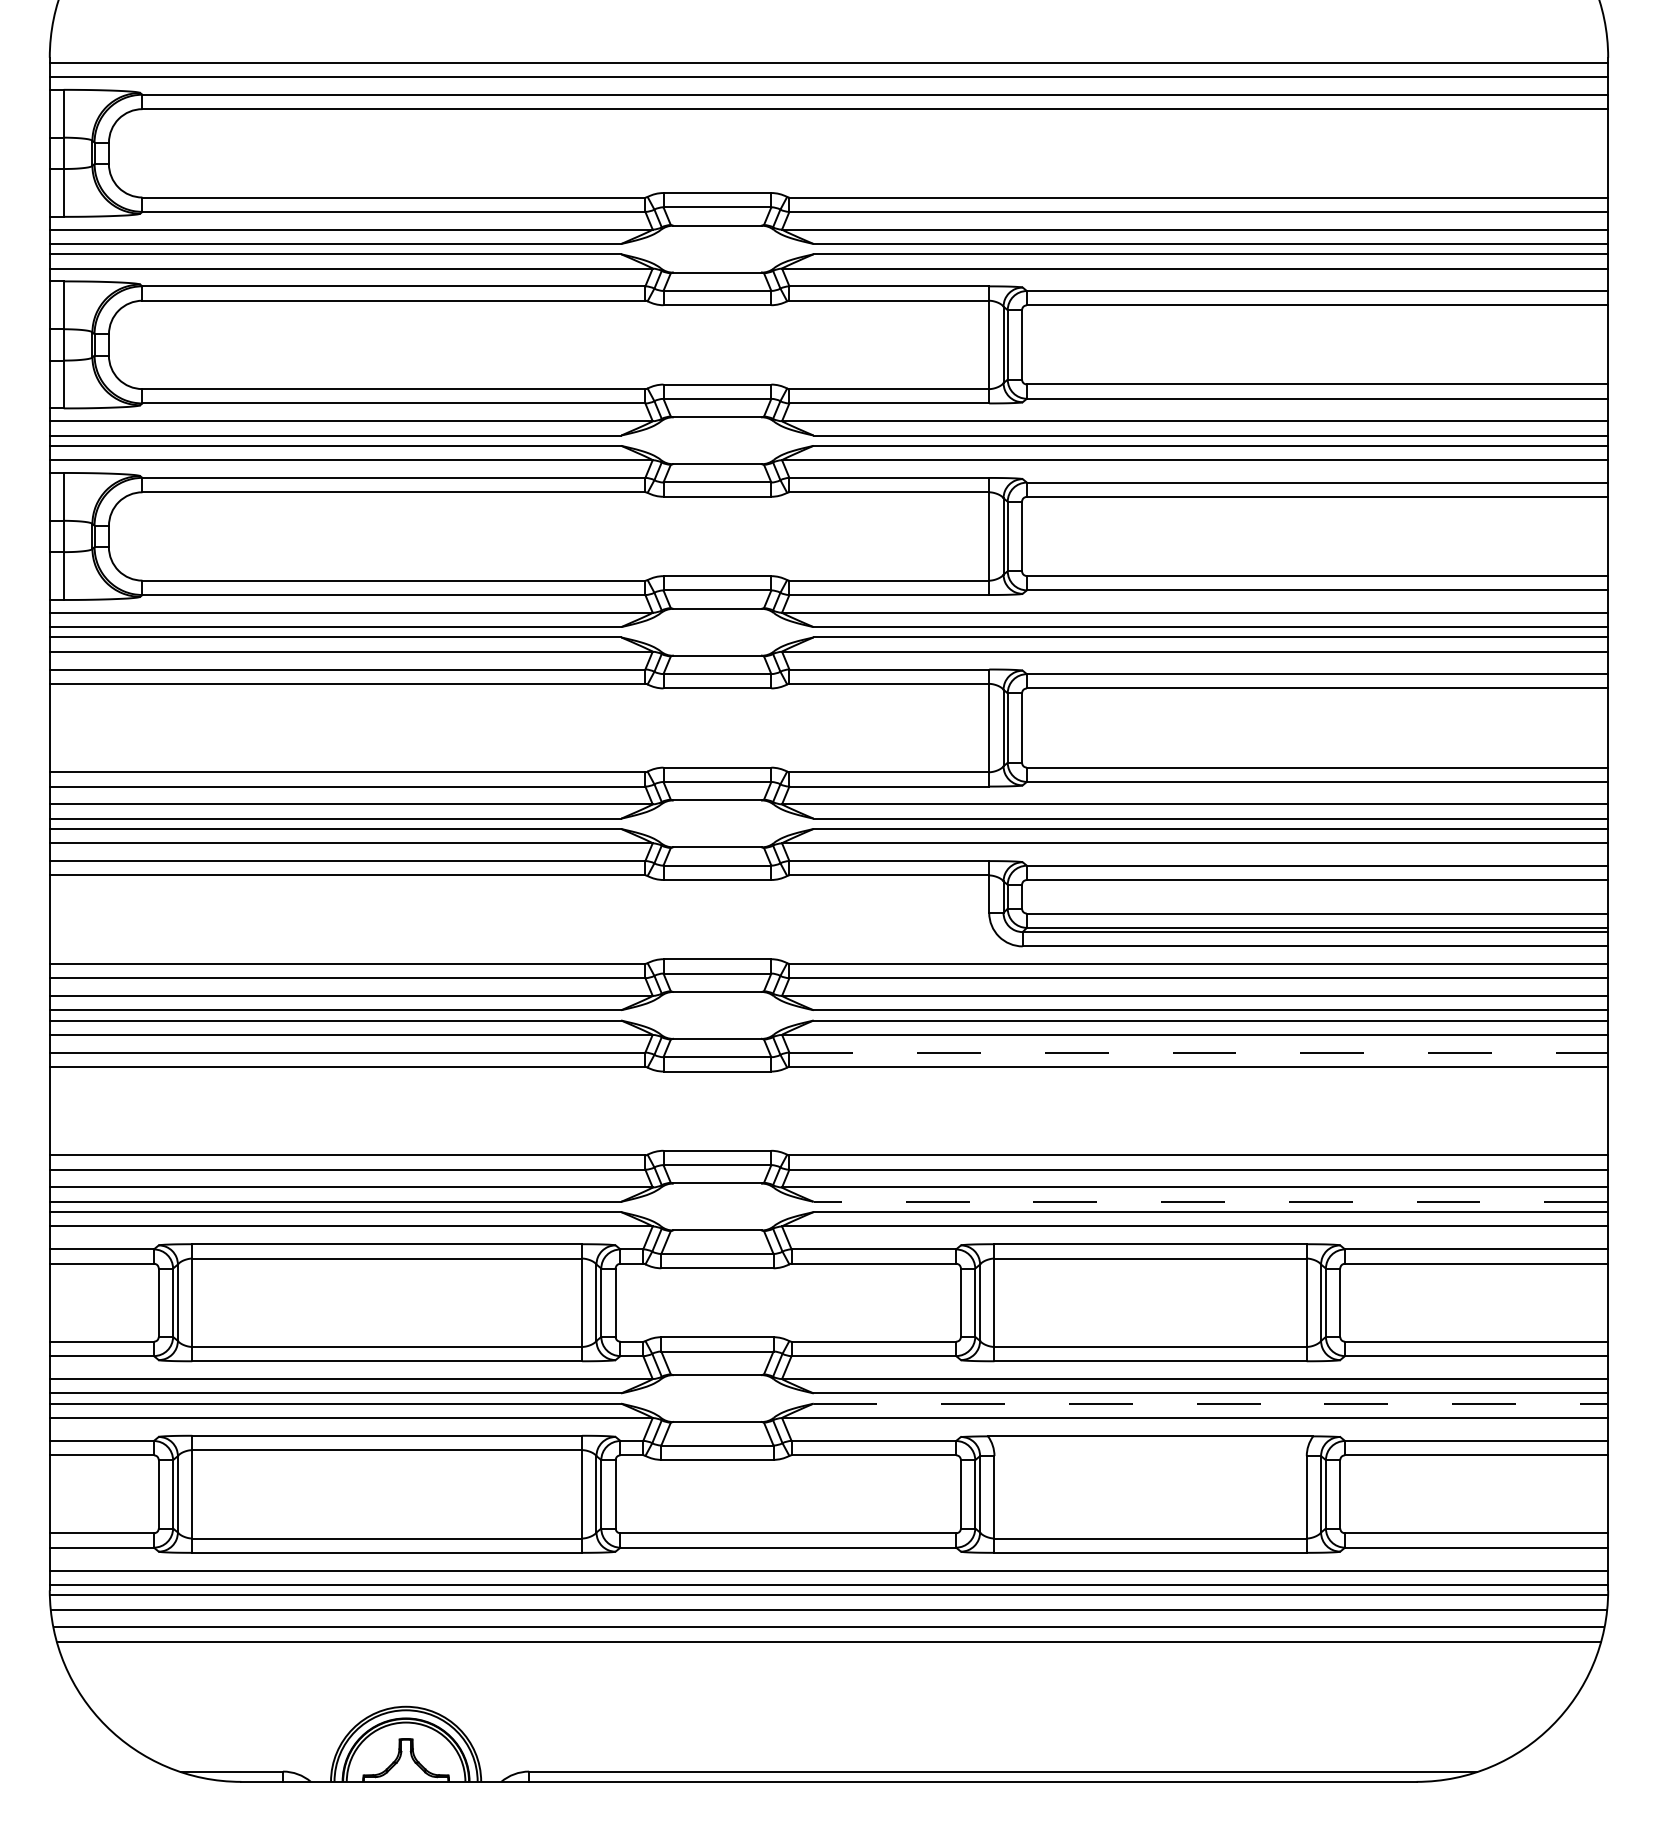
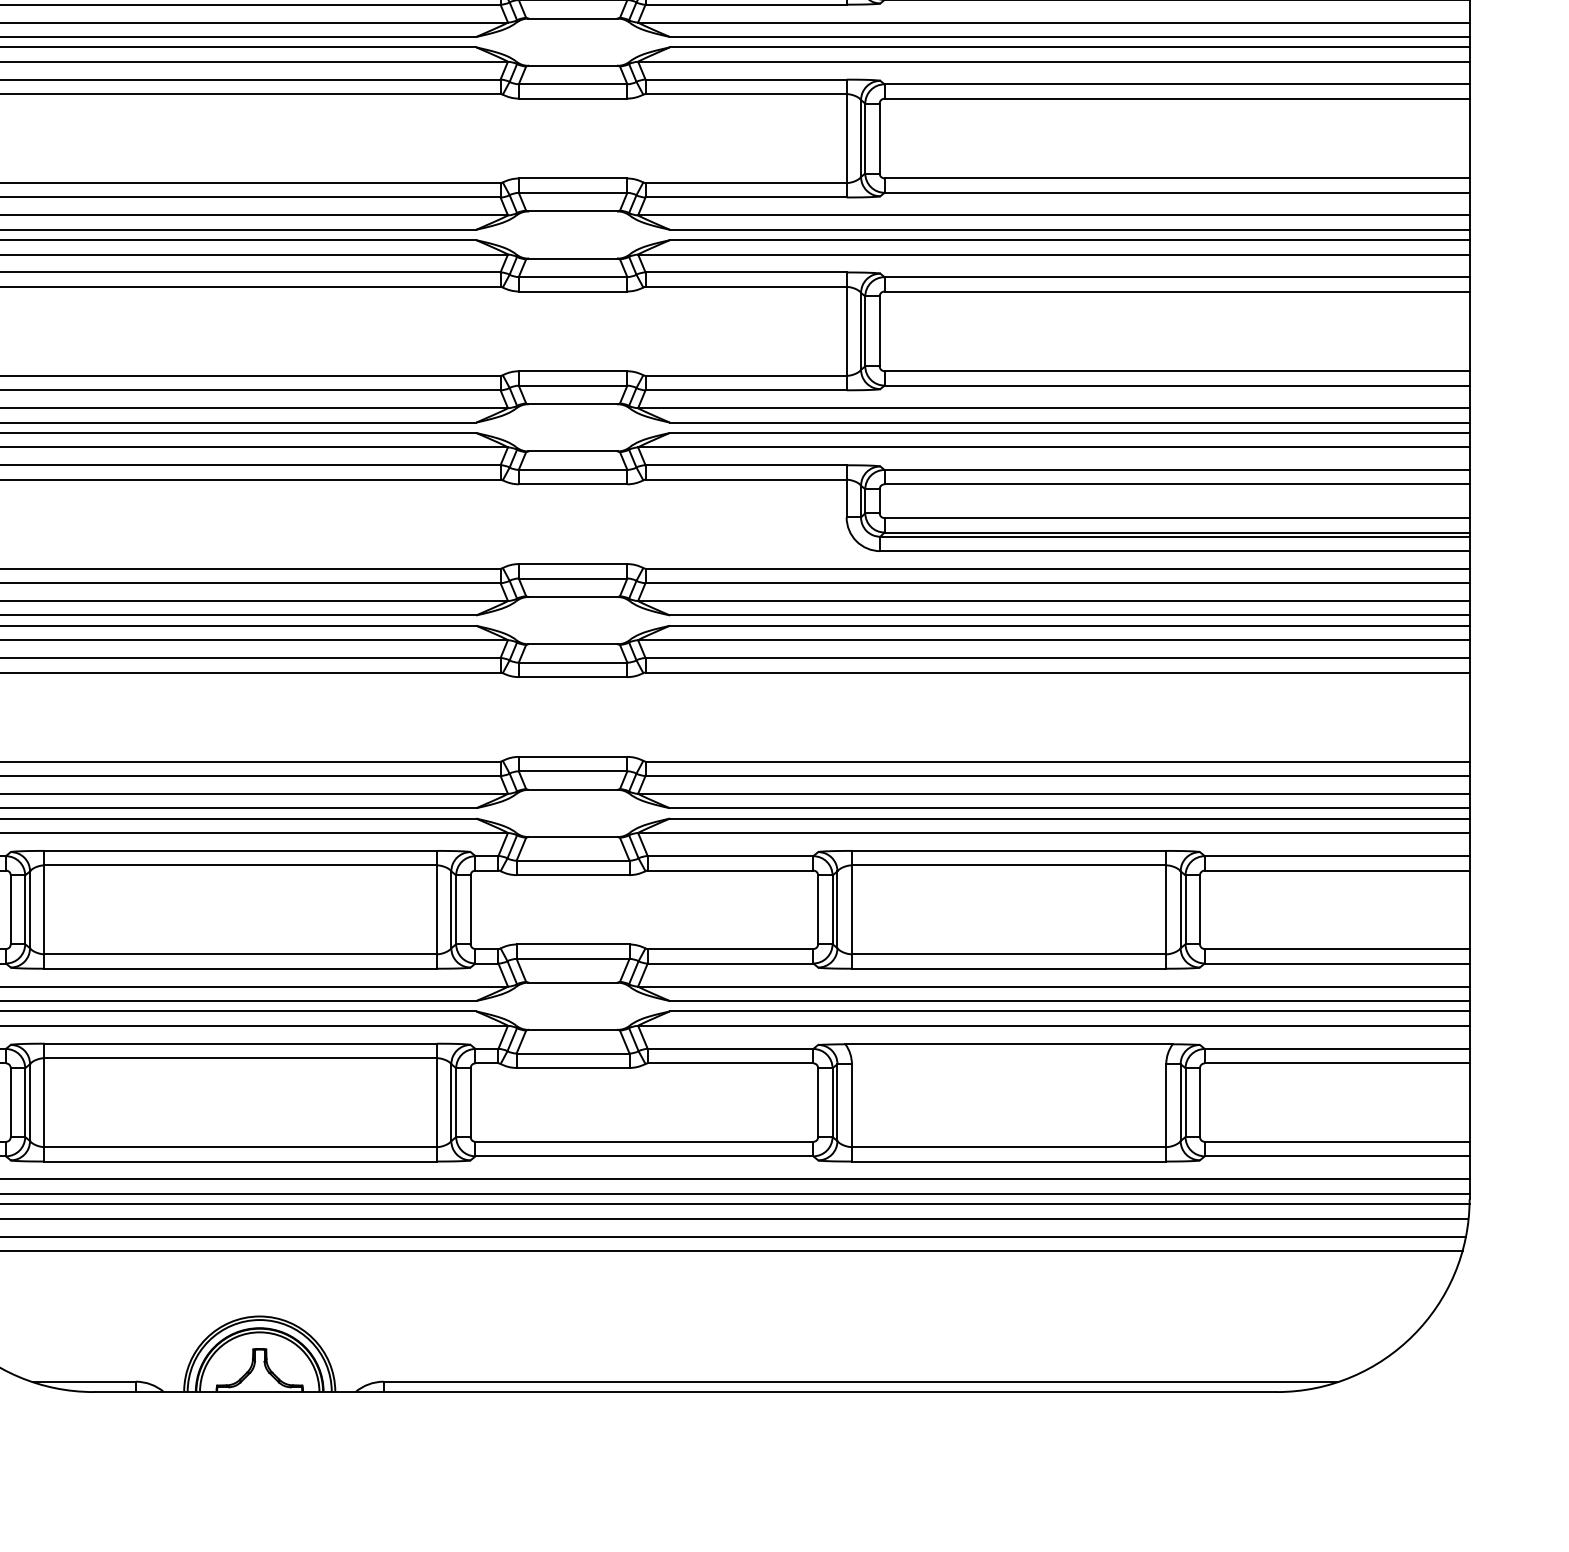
line: (1199, 1052) -> (1058, 657), dashed -> solid
line: (1210, 1201) -> (1069, 807), dashed -> solid
line: (1211, 1403) -> (1070, 1011), dashed -> solid

